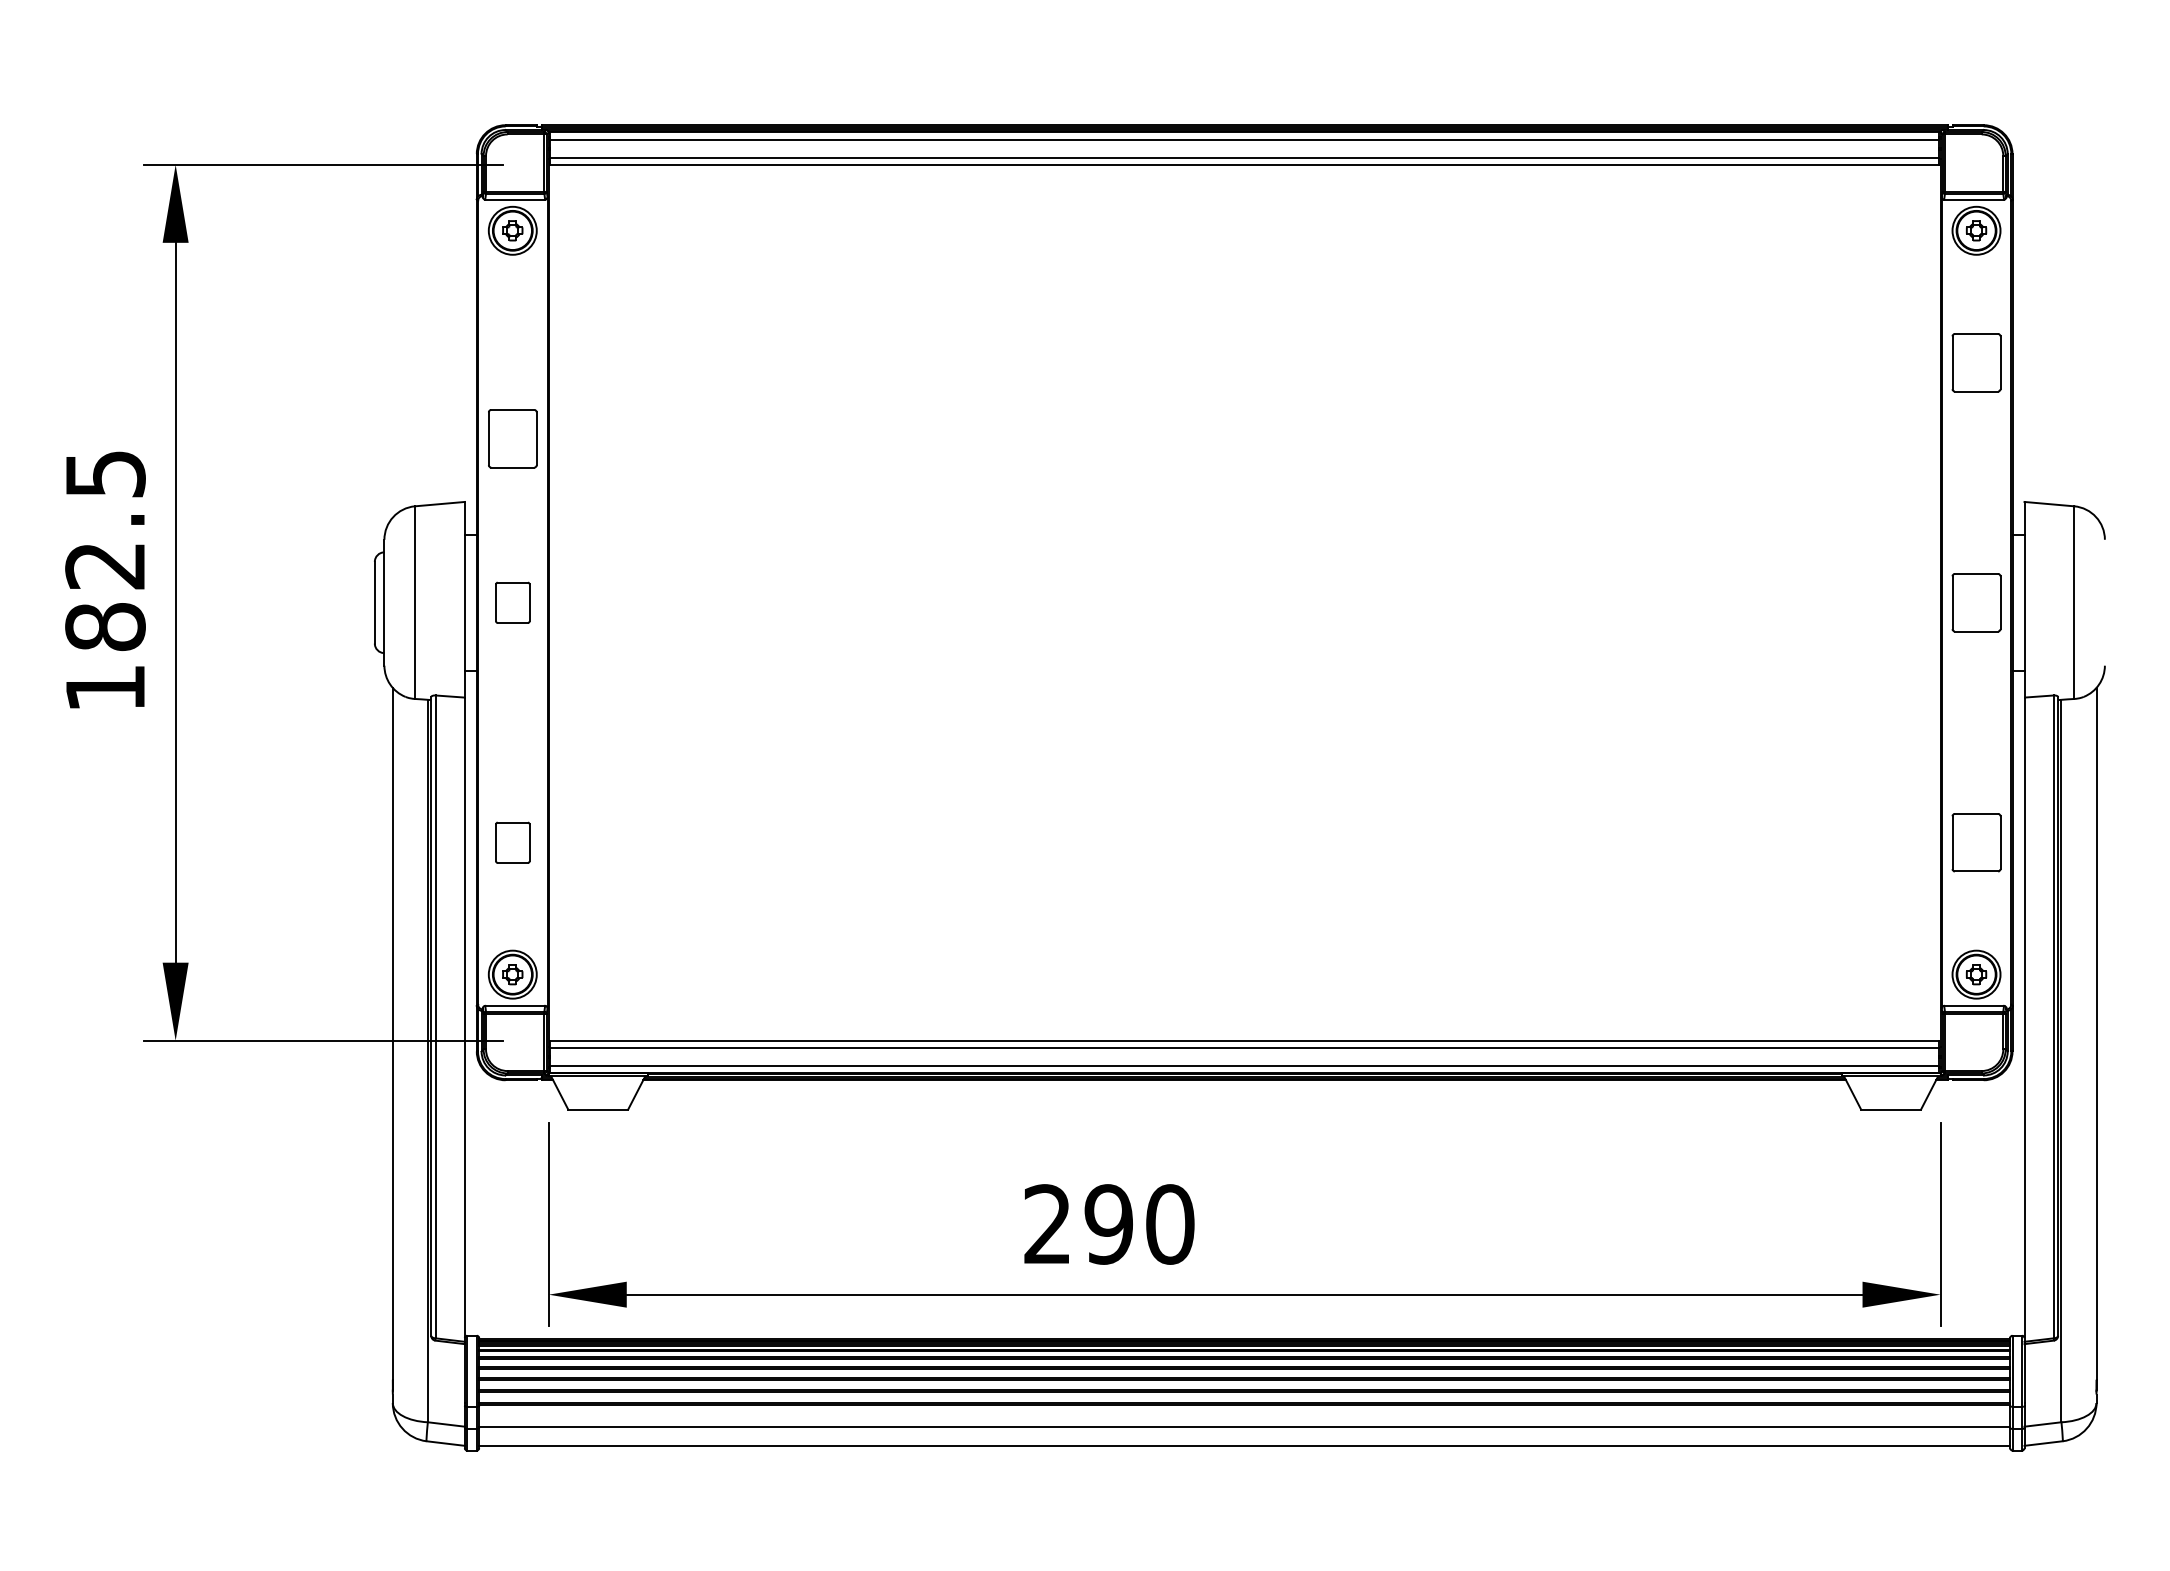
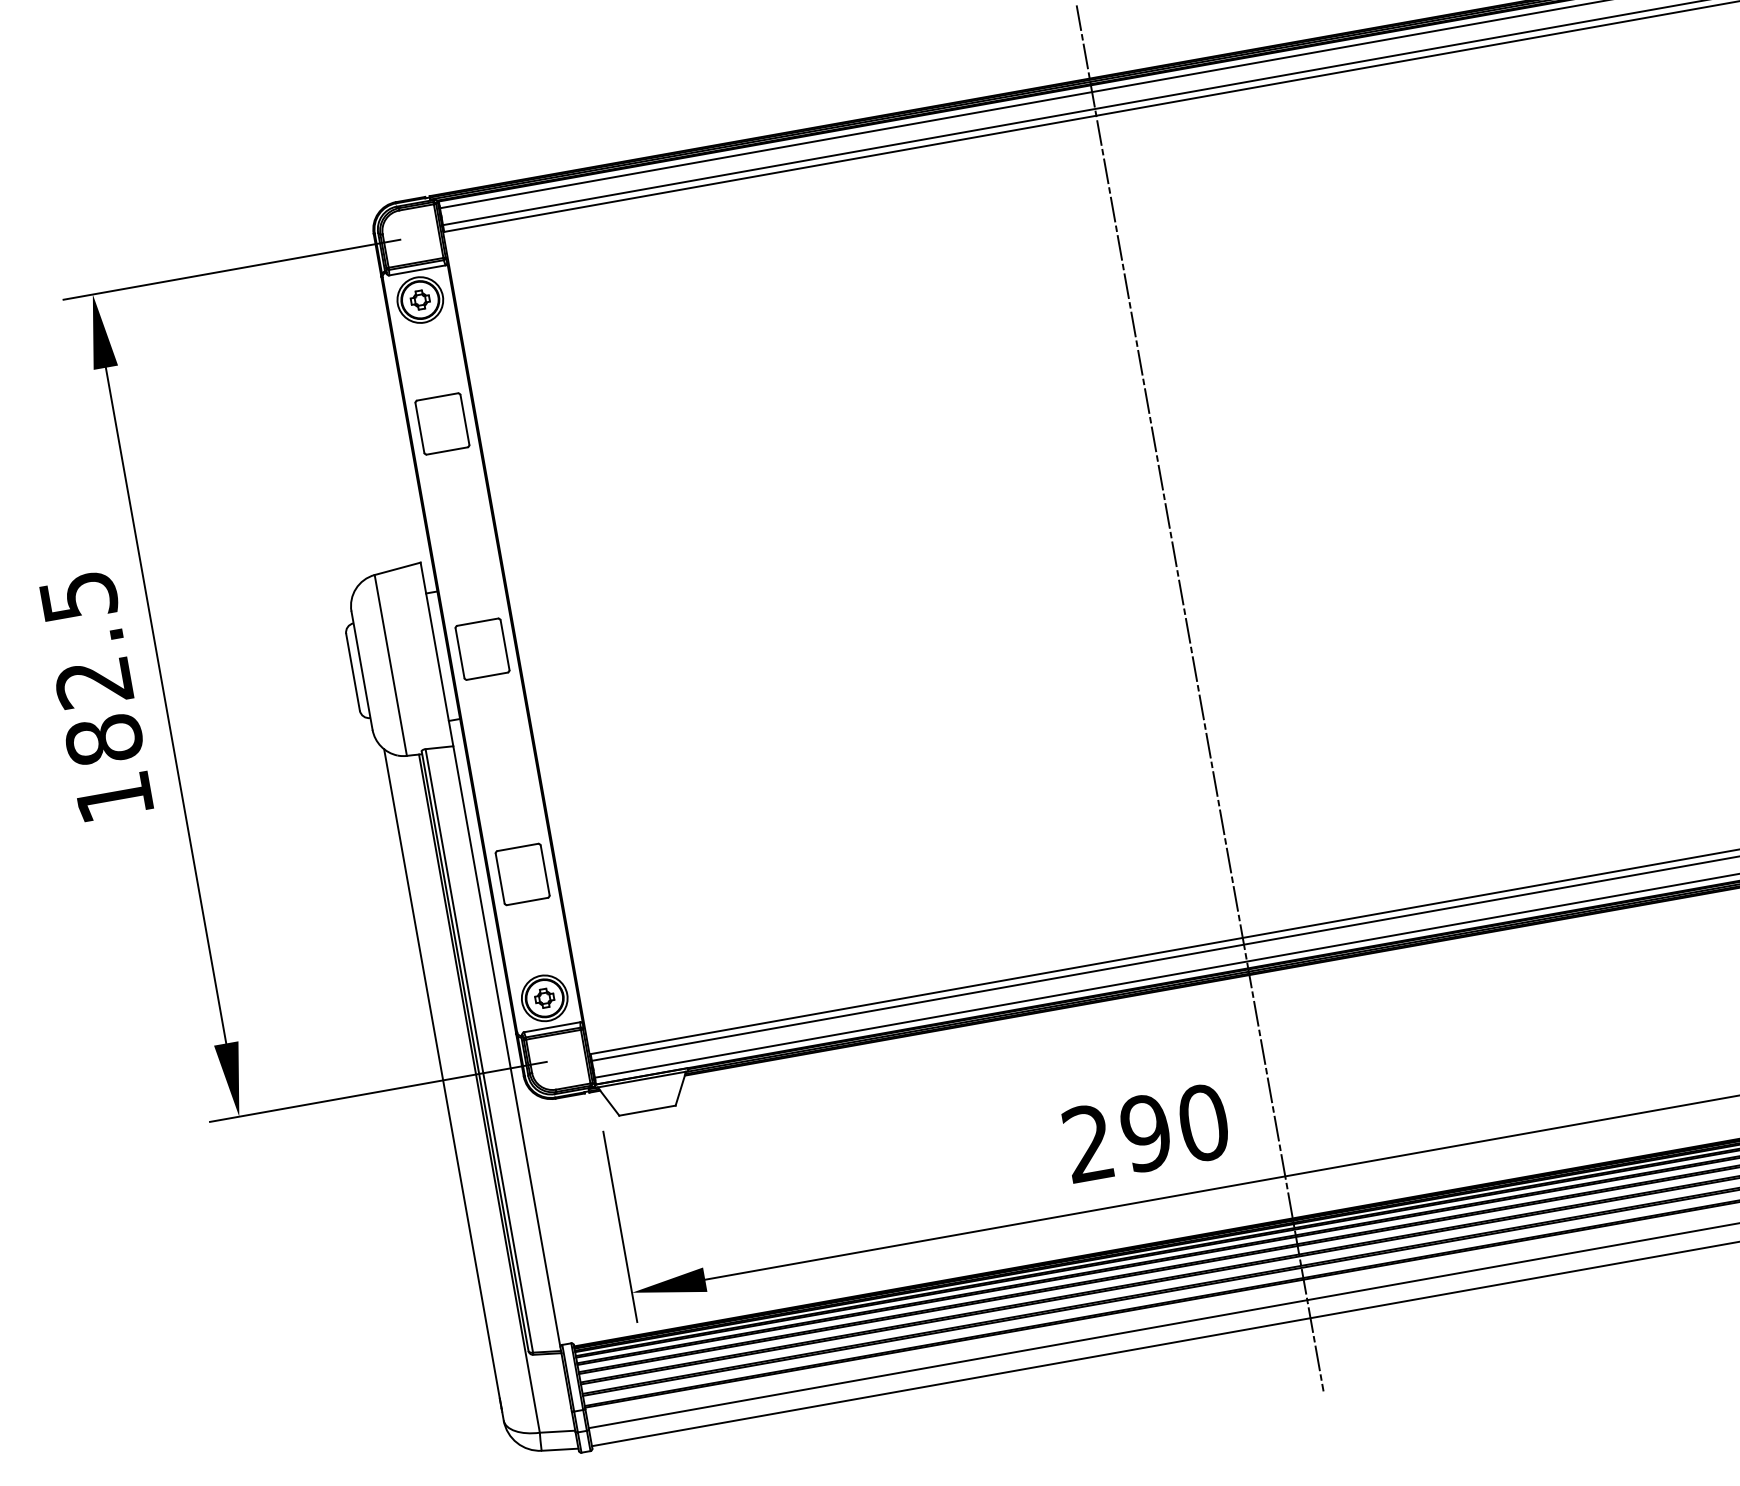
part: (512, 438) -> (442, 423), moved
part: (512, 602) -> (482, 649), size x1.43
line: (1244, 785) -> (1199, 698), added
part: (512, 842) -> (522, 874), size x1.43

